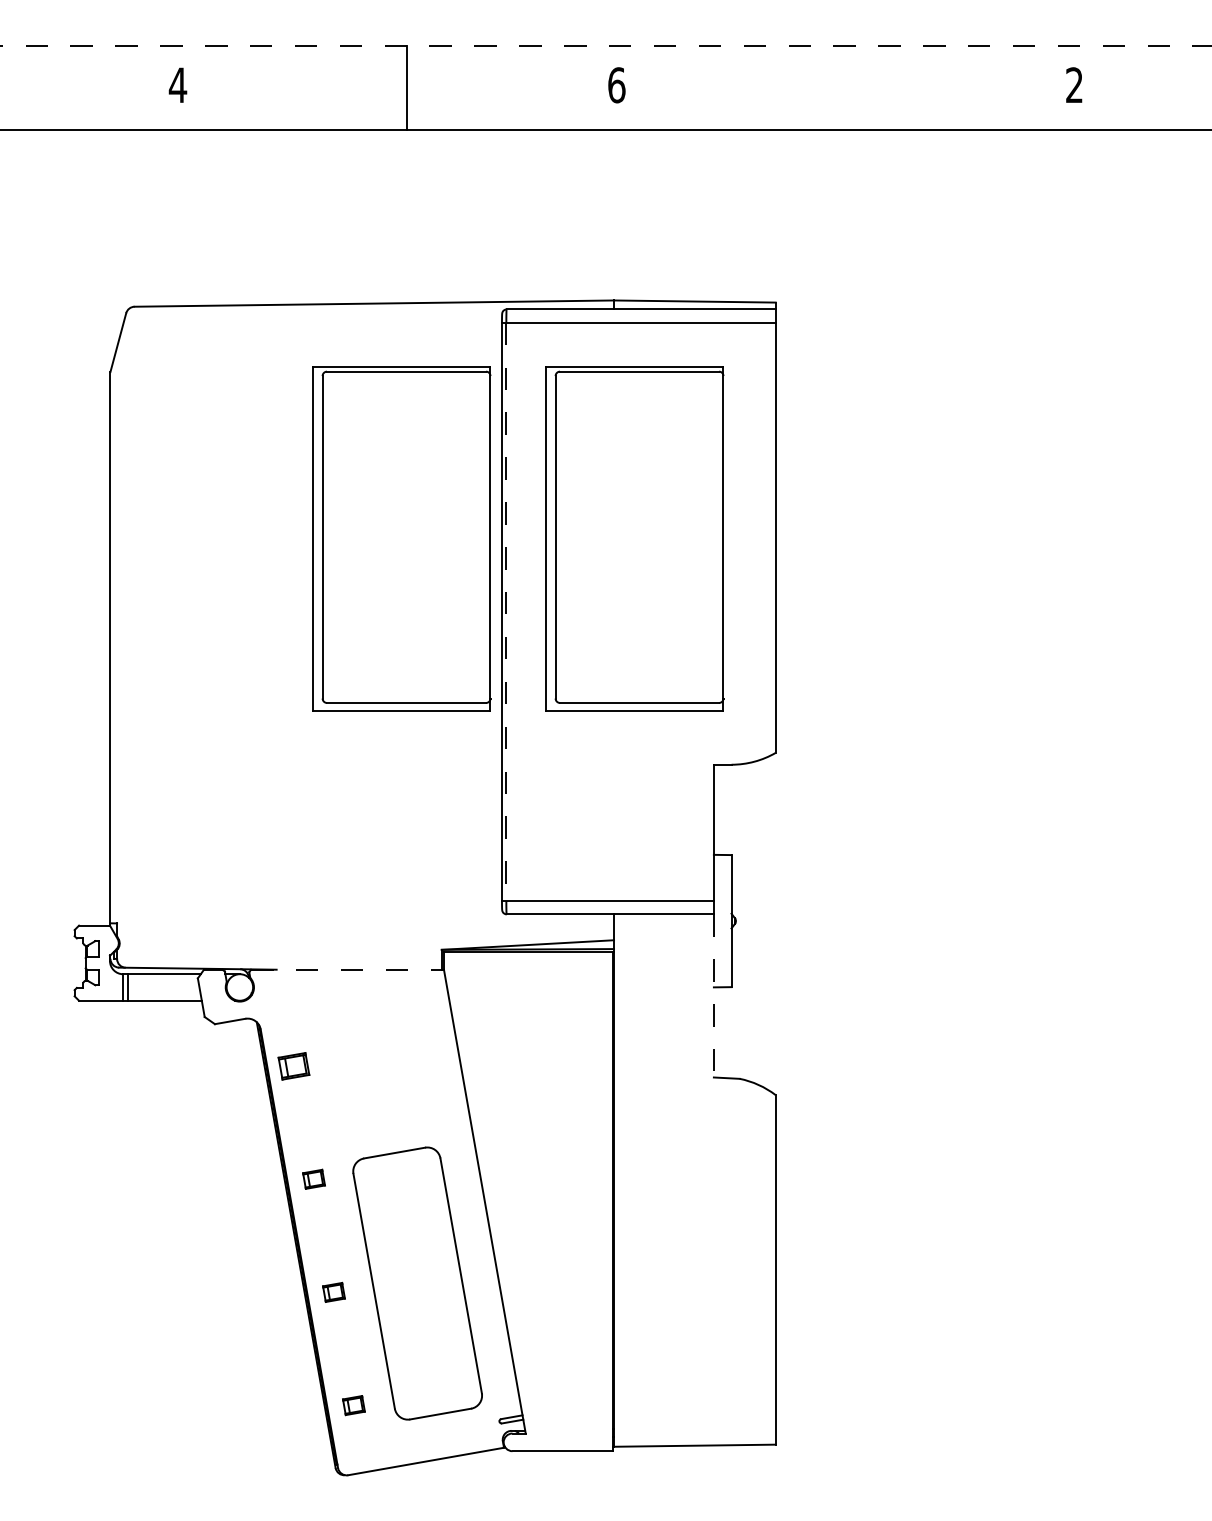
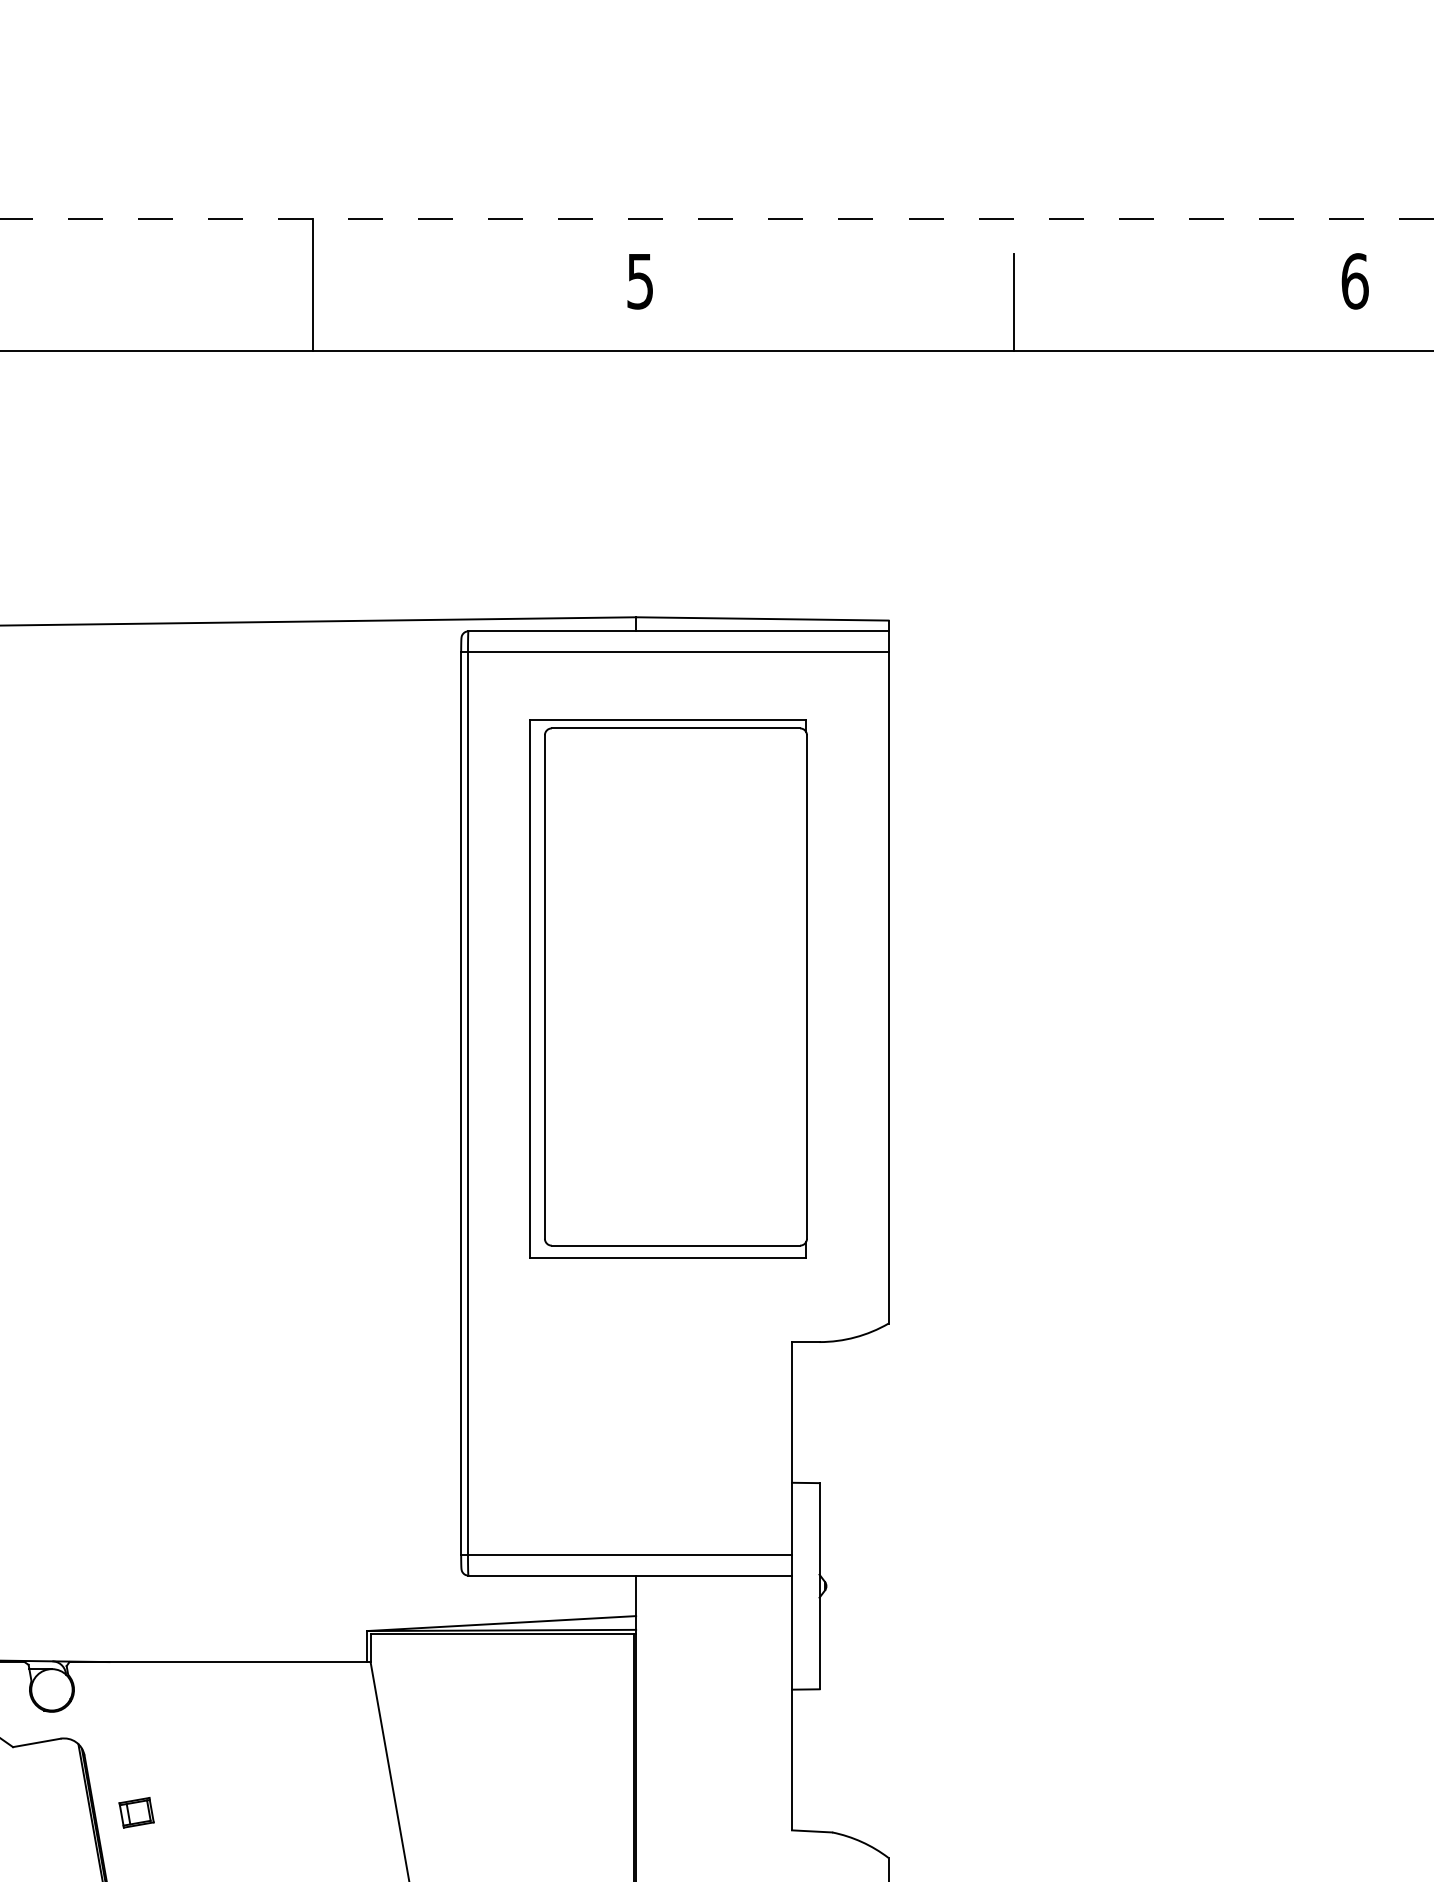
text: (616, 85) -> (639, 281), 6 -> 5
text: (1074, 85) -> (1354, 281), 2 -> 6
line: (855, 98) -> (1013, 301), added
part: (401, 538) -> (304, 988), removed
line: (506, 612) -> (468, 1104), dashed -> solid
line: (348, 969) -> (221, 1661), dashed -> solid
line: (713, 995) -> (791, 1702), dashed -> solid
part: (294, 1065) -> (137, 1811), size x0.71

